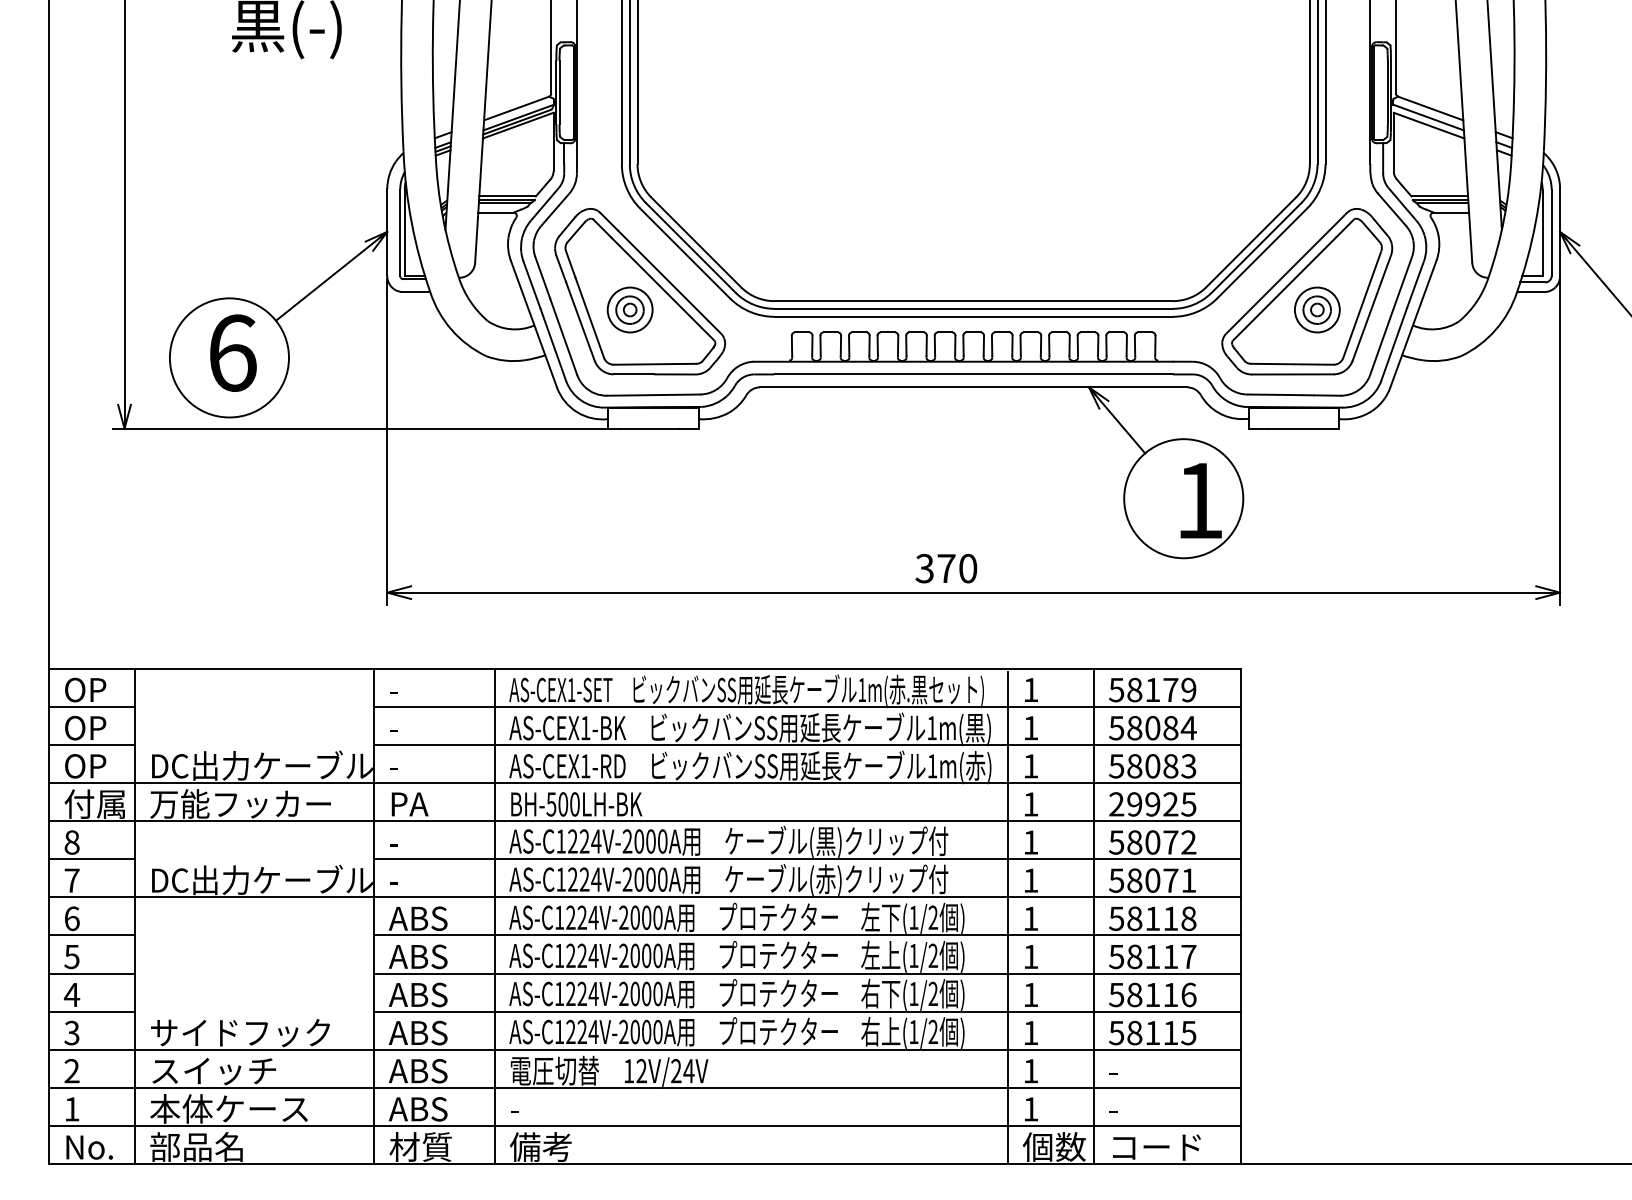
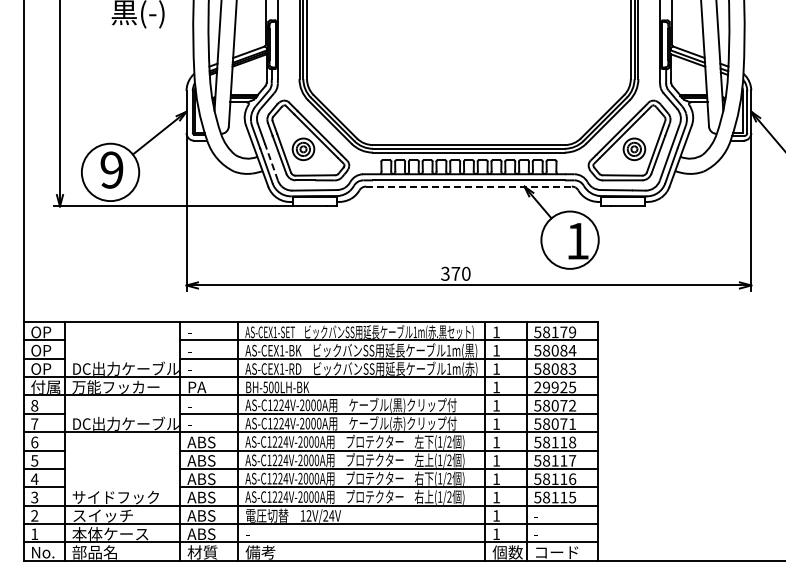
line: (563, 335) -> (271, 161), solid -> dashed
text: (231, 351) -> (111, 169), 6 -> 9
line: (972, 387) -> (468, 186), solid -> dashed

